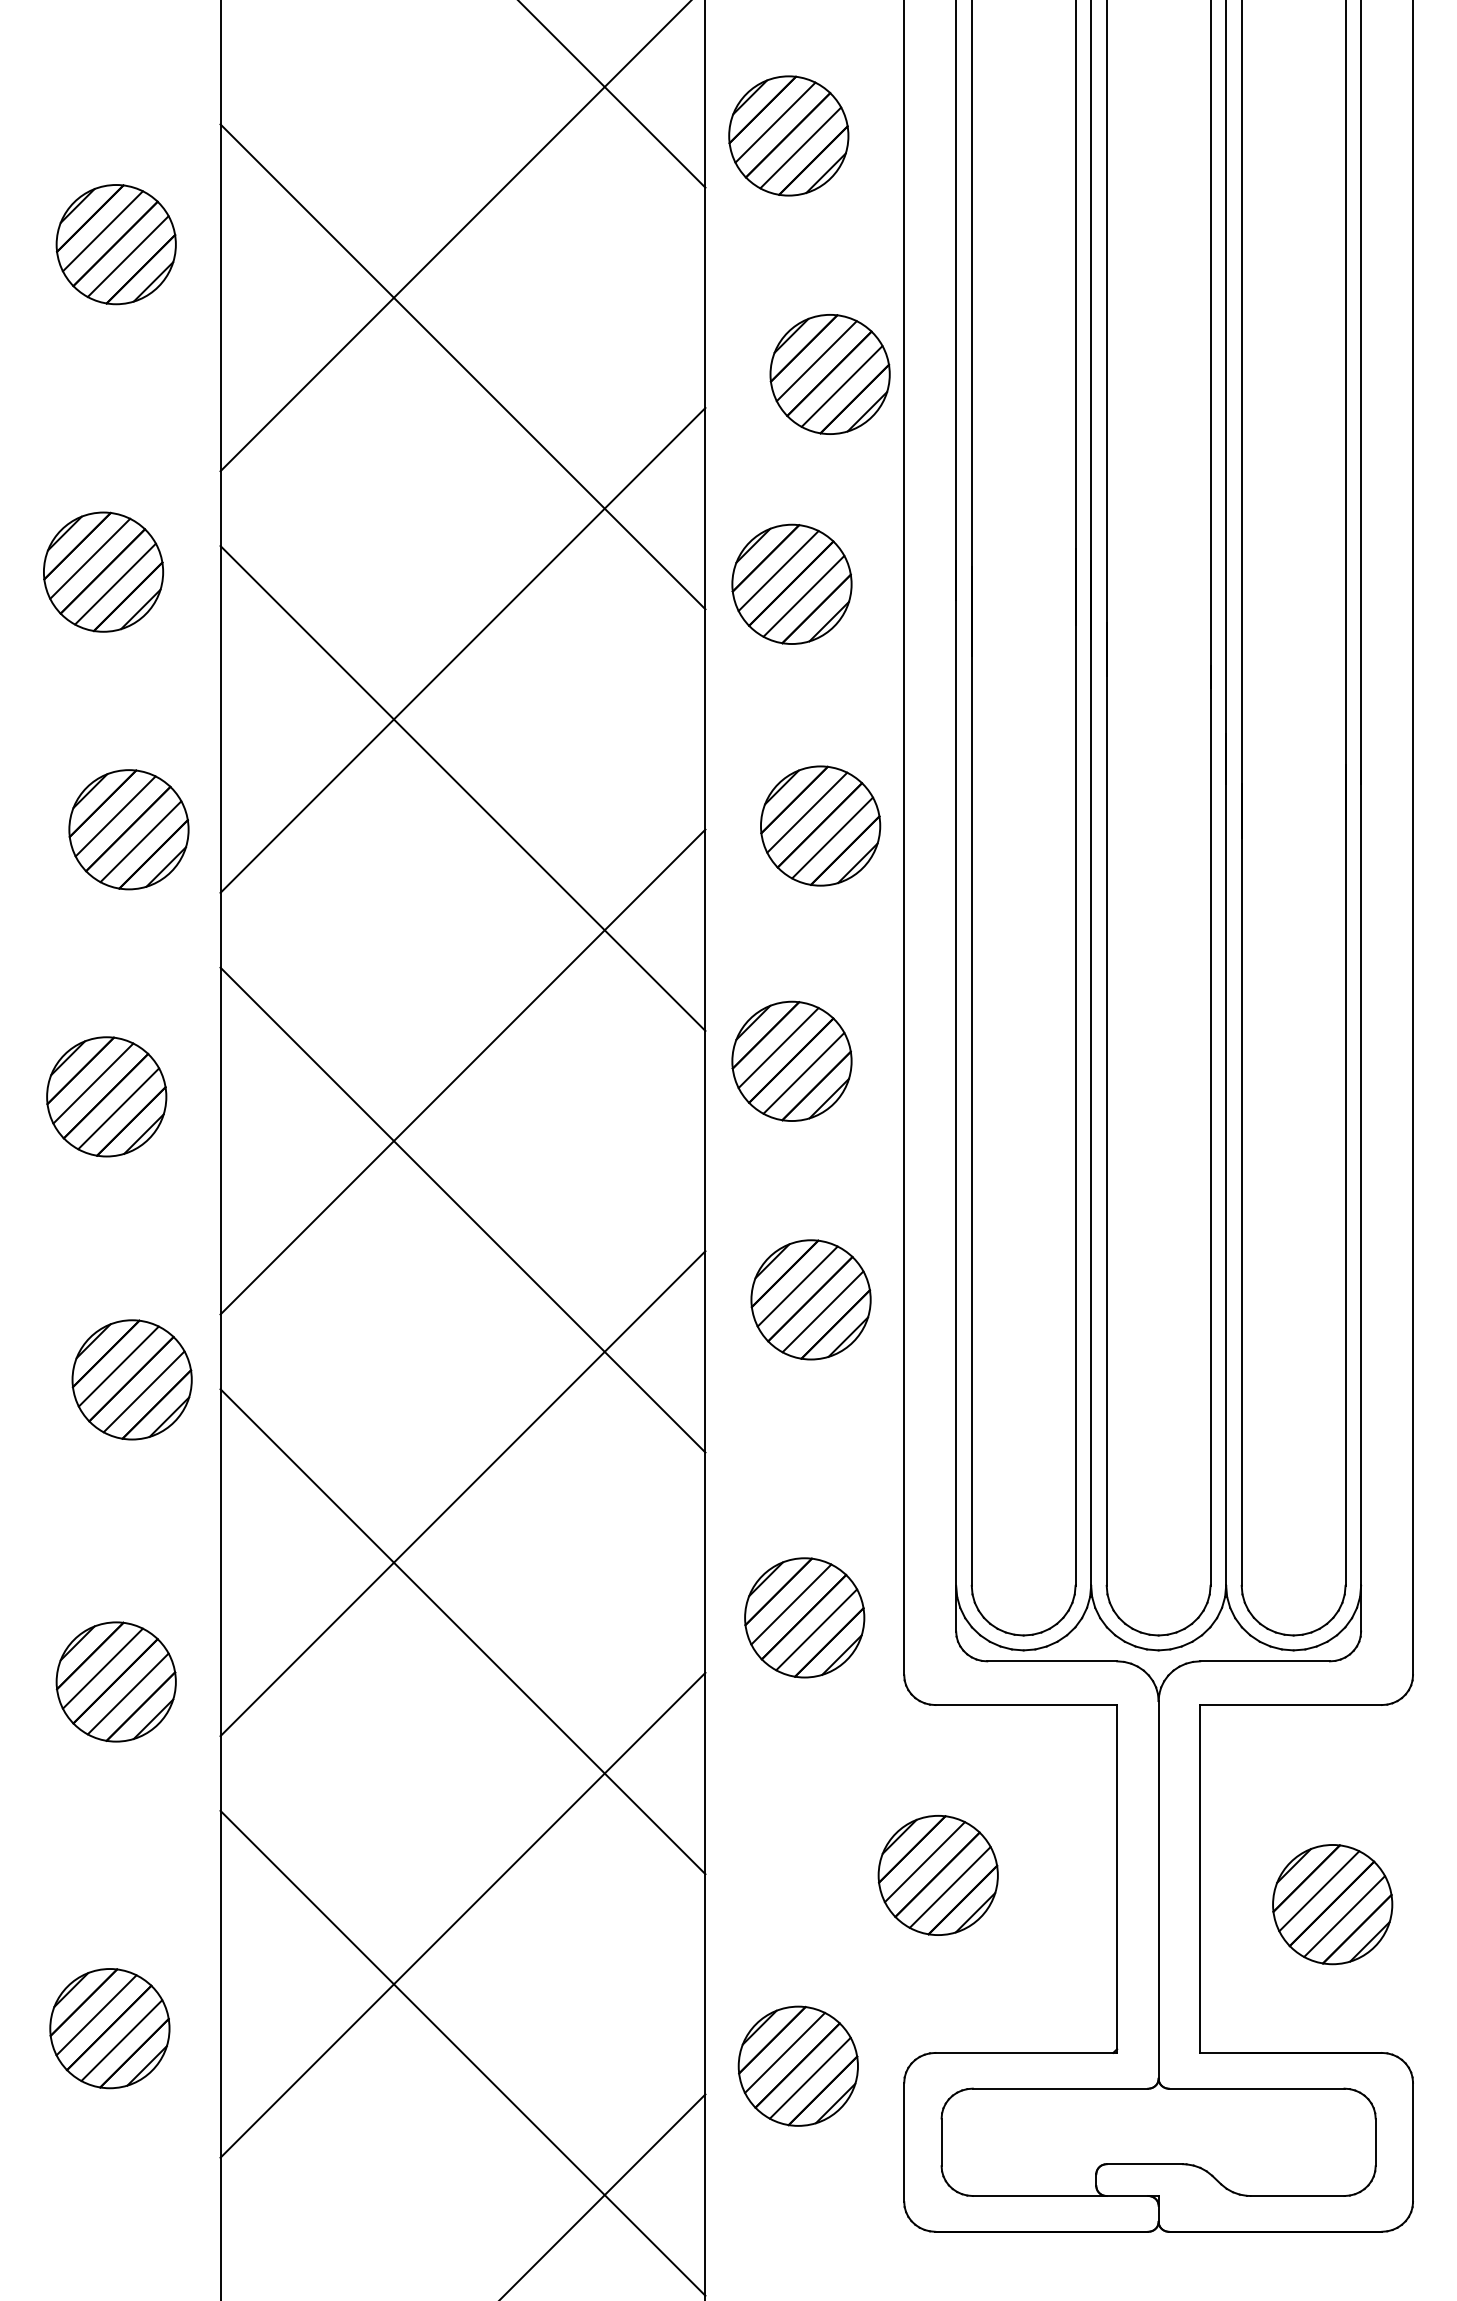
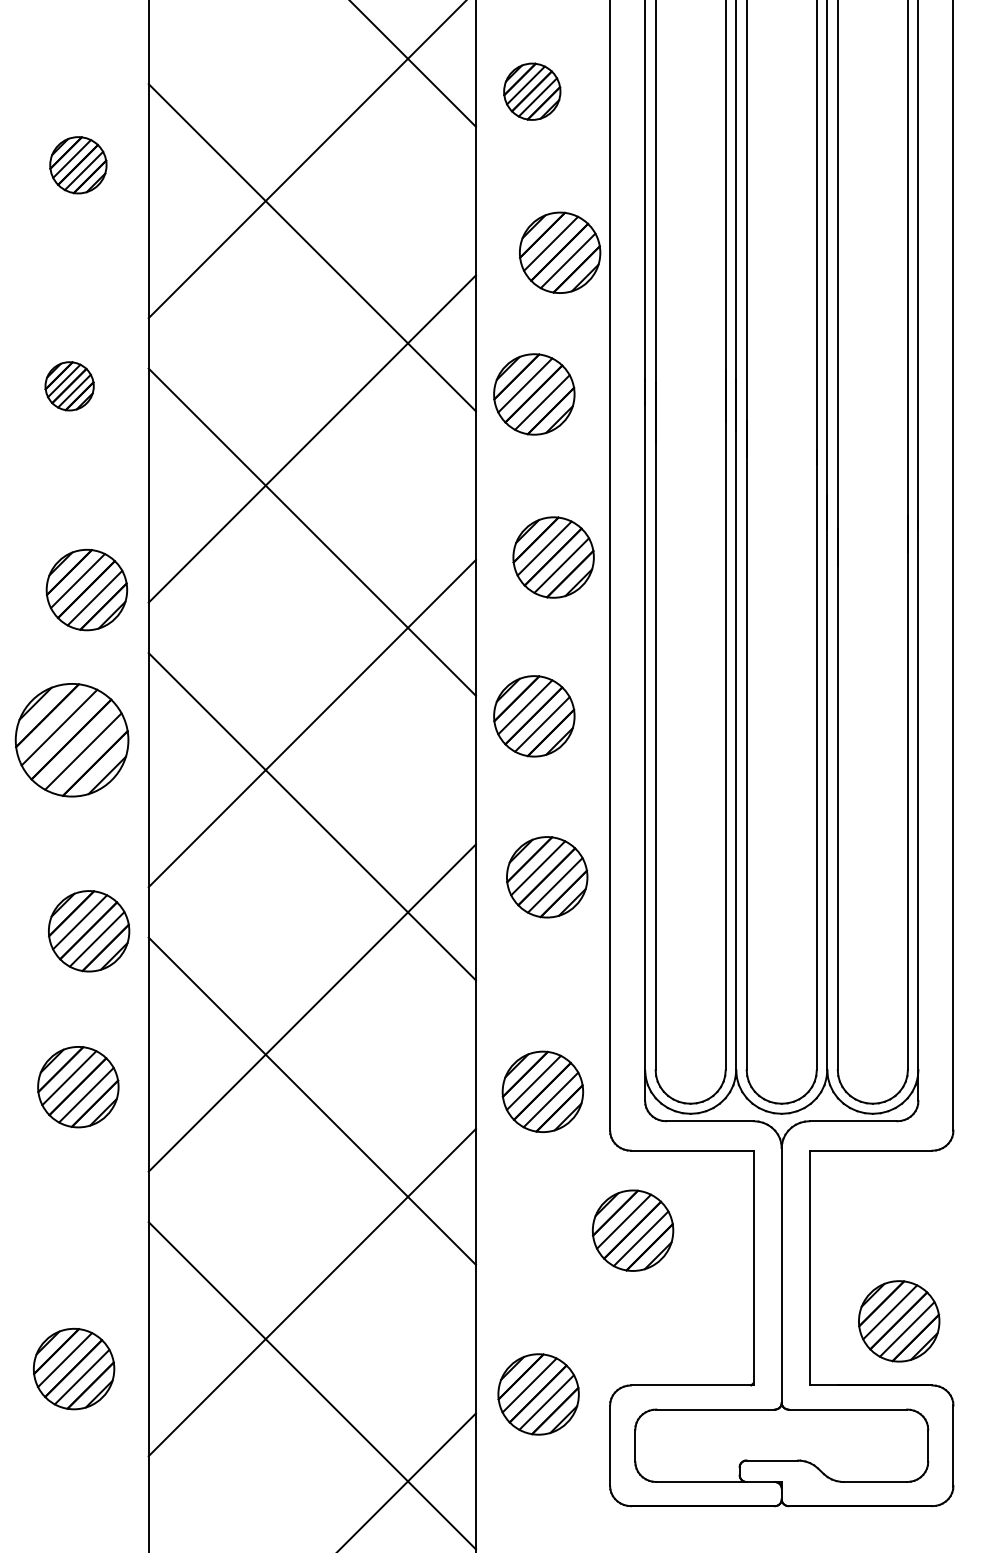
part: (789, 135) -> (532, 91), size x0.7
part: (116, 245) -> (78, 165), size x0.7
part: (103, 572) -> (69, 386), size x0.6
part: (128, 828) -> (86, 589), moved
part: (106, 1097) -> (71, 740), size x1.4
part: (116, 1682) -> (78, 1087), moved
part: (937, 1875) -> (632, 1230), moved
part: (1333, 1904) -> (899, 1321), moved

